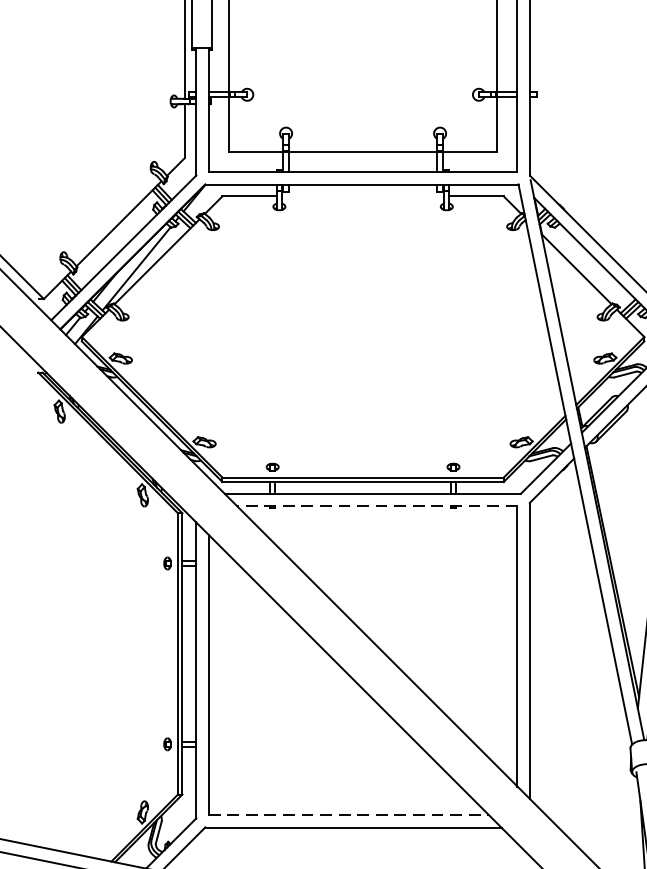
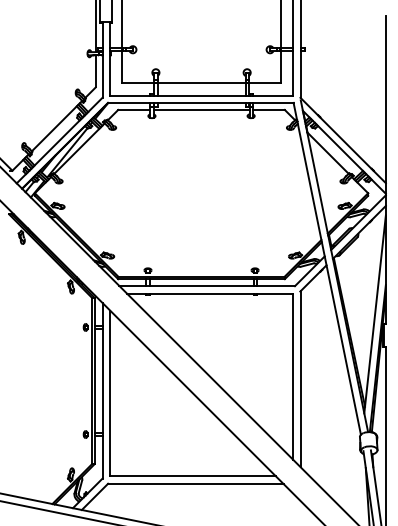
line: (363, 195) -> (201, 109), added
line: (376, 506) -> (209, 293), dashed -> solid
line: (349, 815) -> (193, 476), dashed -> solid

